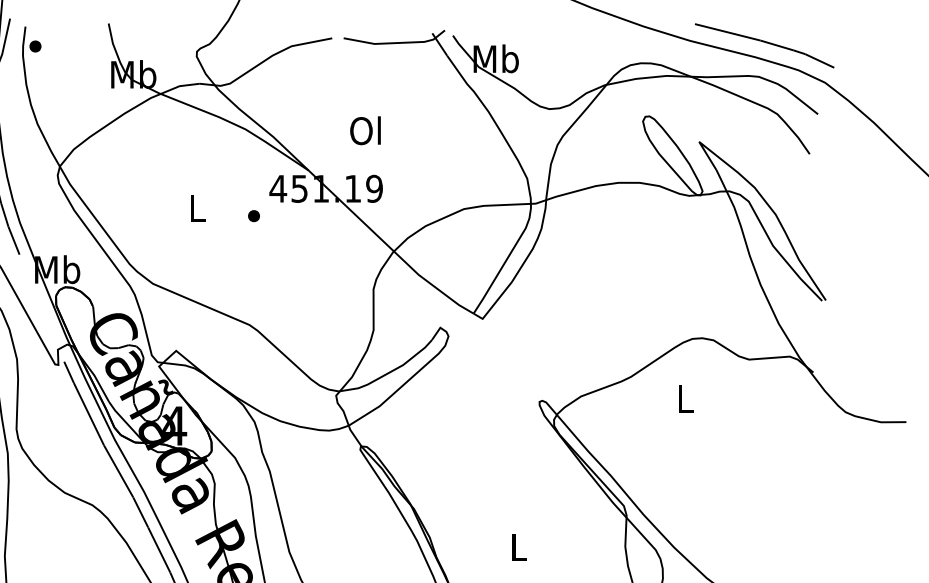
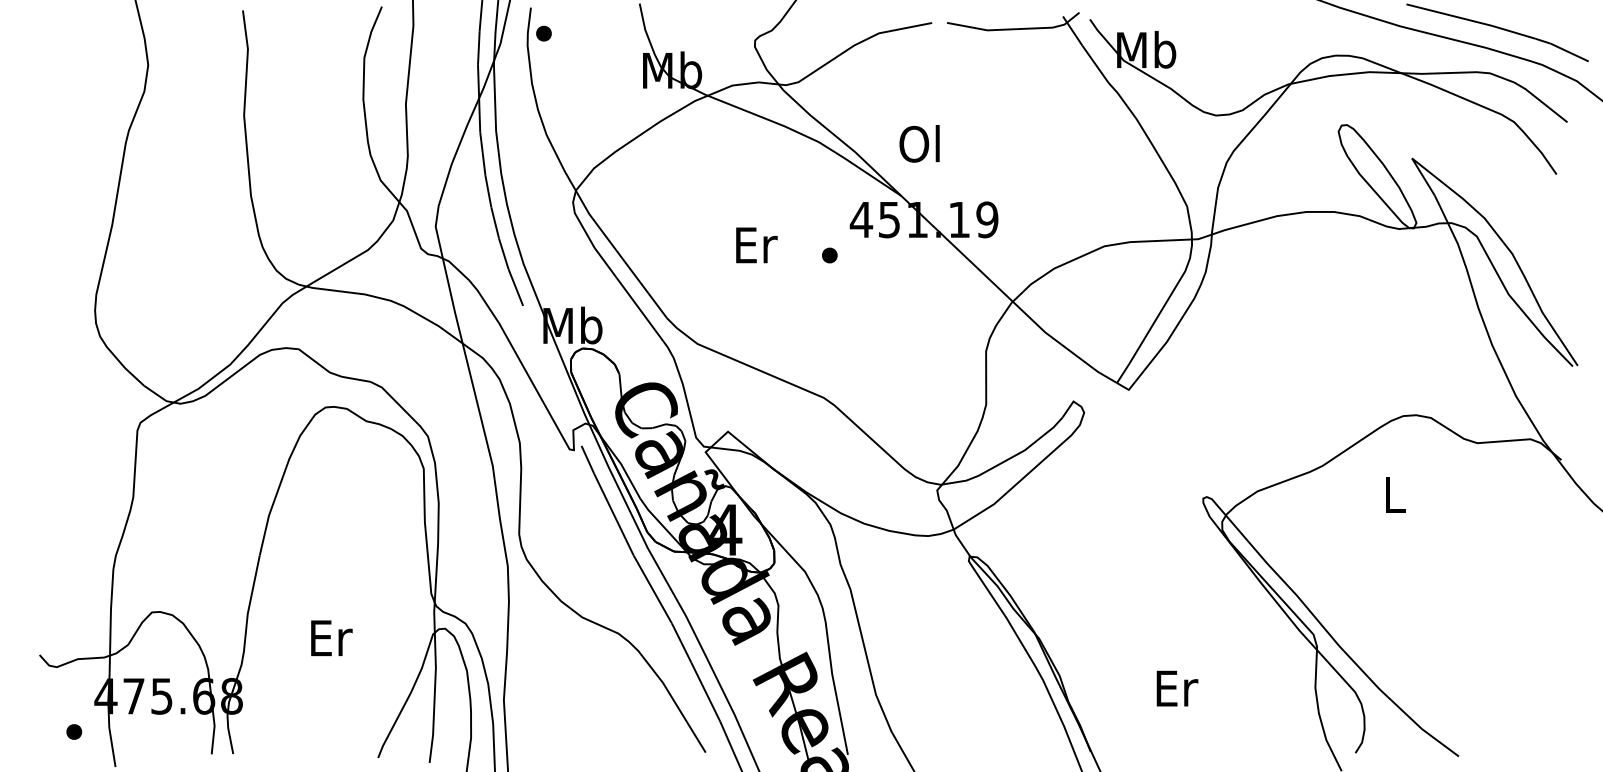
text: (365, 130) -> (919, 143), moved
text: (197, 208) -> (756, 245), L -> Er
text: (519, 547) -> (1177, 688), L -> Er

